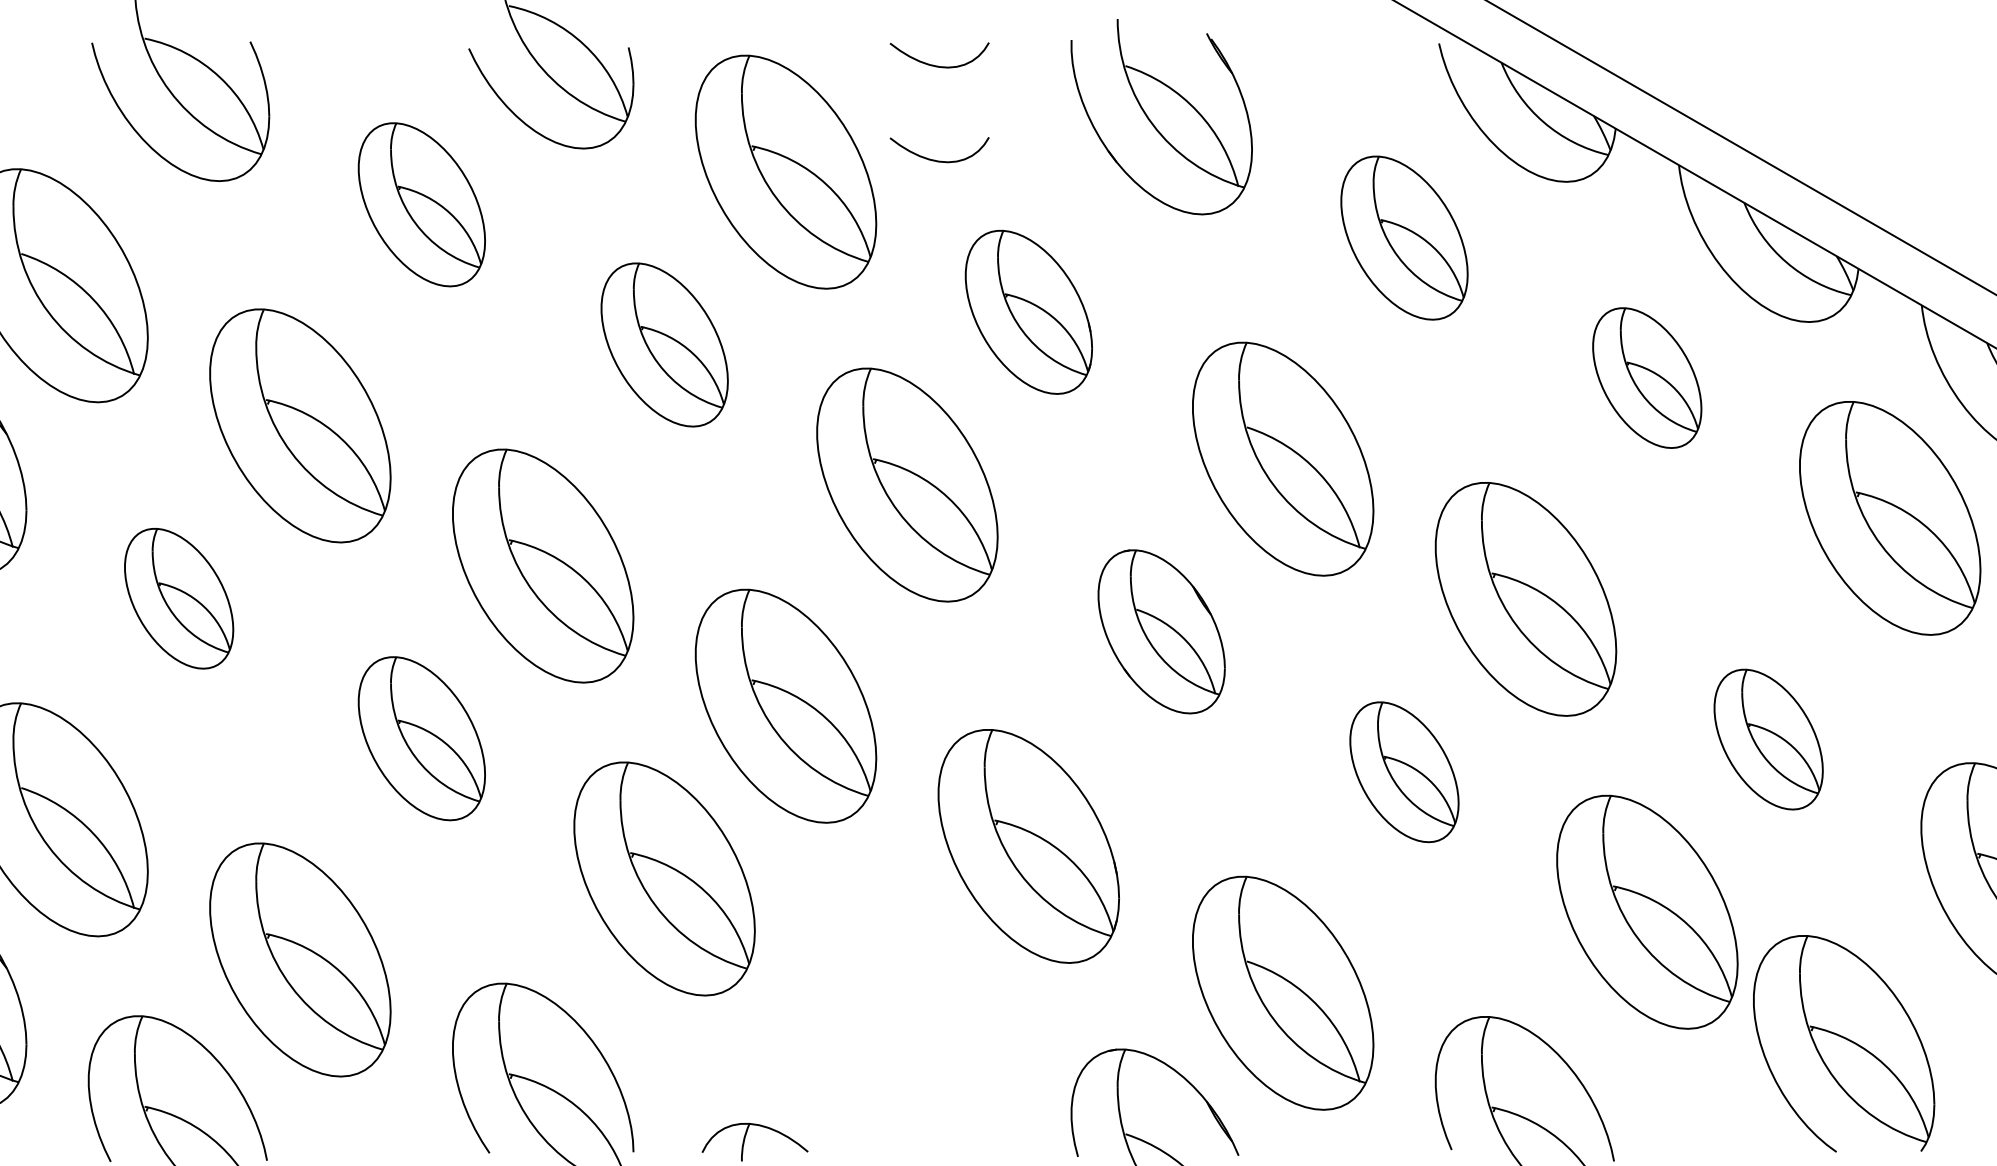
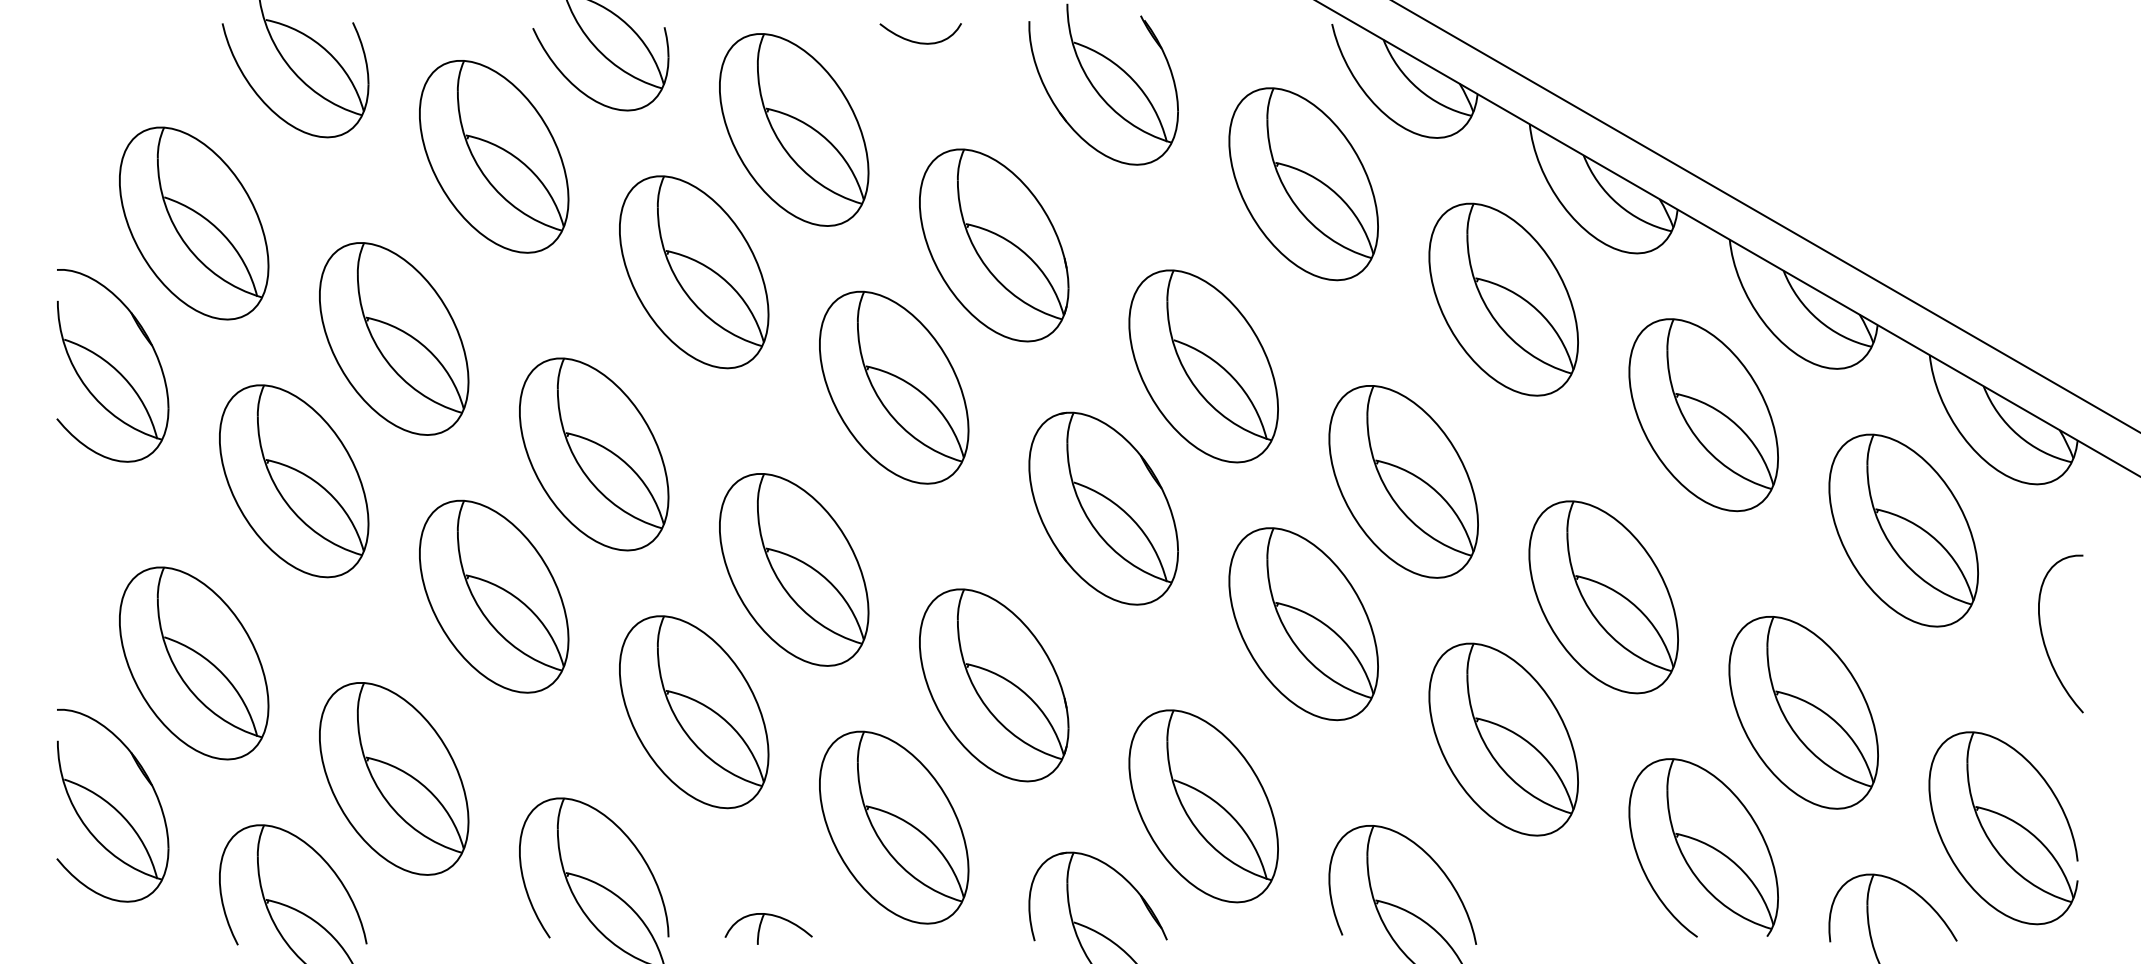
curve: (935, 159) -> (917, 119), removed
part: (422, 204) -> (494, 156), size x1.43
part: (1404, 238) -> (1303, 184), size x1.43
part: (1029, 312) -> (994, 245), size x1.43
part: (664, 345) -> (694, 272), size x1.43
part: (1647, 377) -> (1503, 299), size x1.67
part: (179, 598) -> (294, 481), size x1.67
part: (1161, 631) -> (1103, 508), size x1.43
part: (422, 738) -> (494, 596), size x1.43
part: (1768, 739) -> (1603, 597), size x1.67
part: (1404, 772) -> (1303, 624), size x1.67
part: (907, 1018) -> (894, 827), added
part: (1843, 1043) -> (1703, 847), moved

